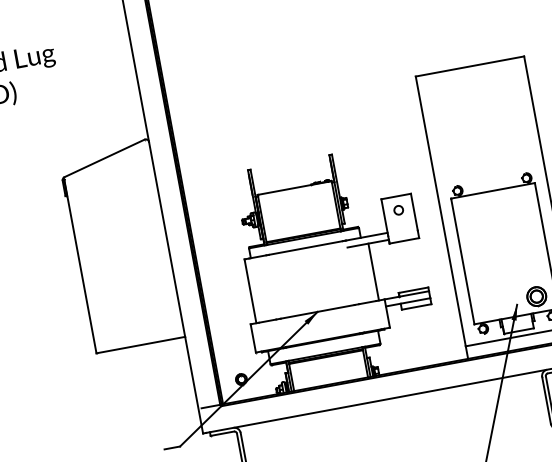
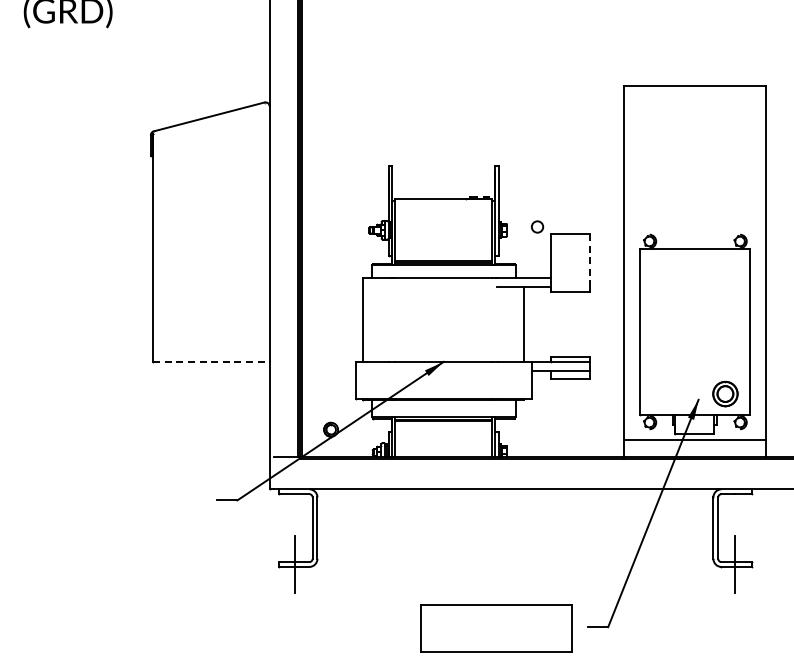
circle: (398, 209) -> (537, 226), moved
line: (414, 212) -> (589, 258), solid -> dashed
line: (140, 345) -> (211, 362), solid -> dashed

